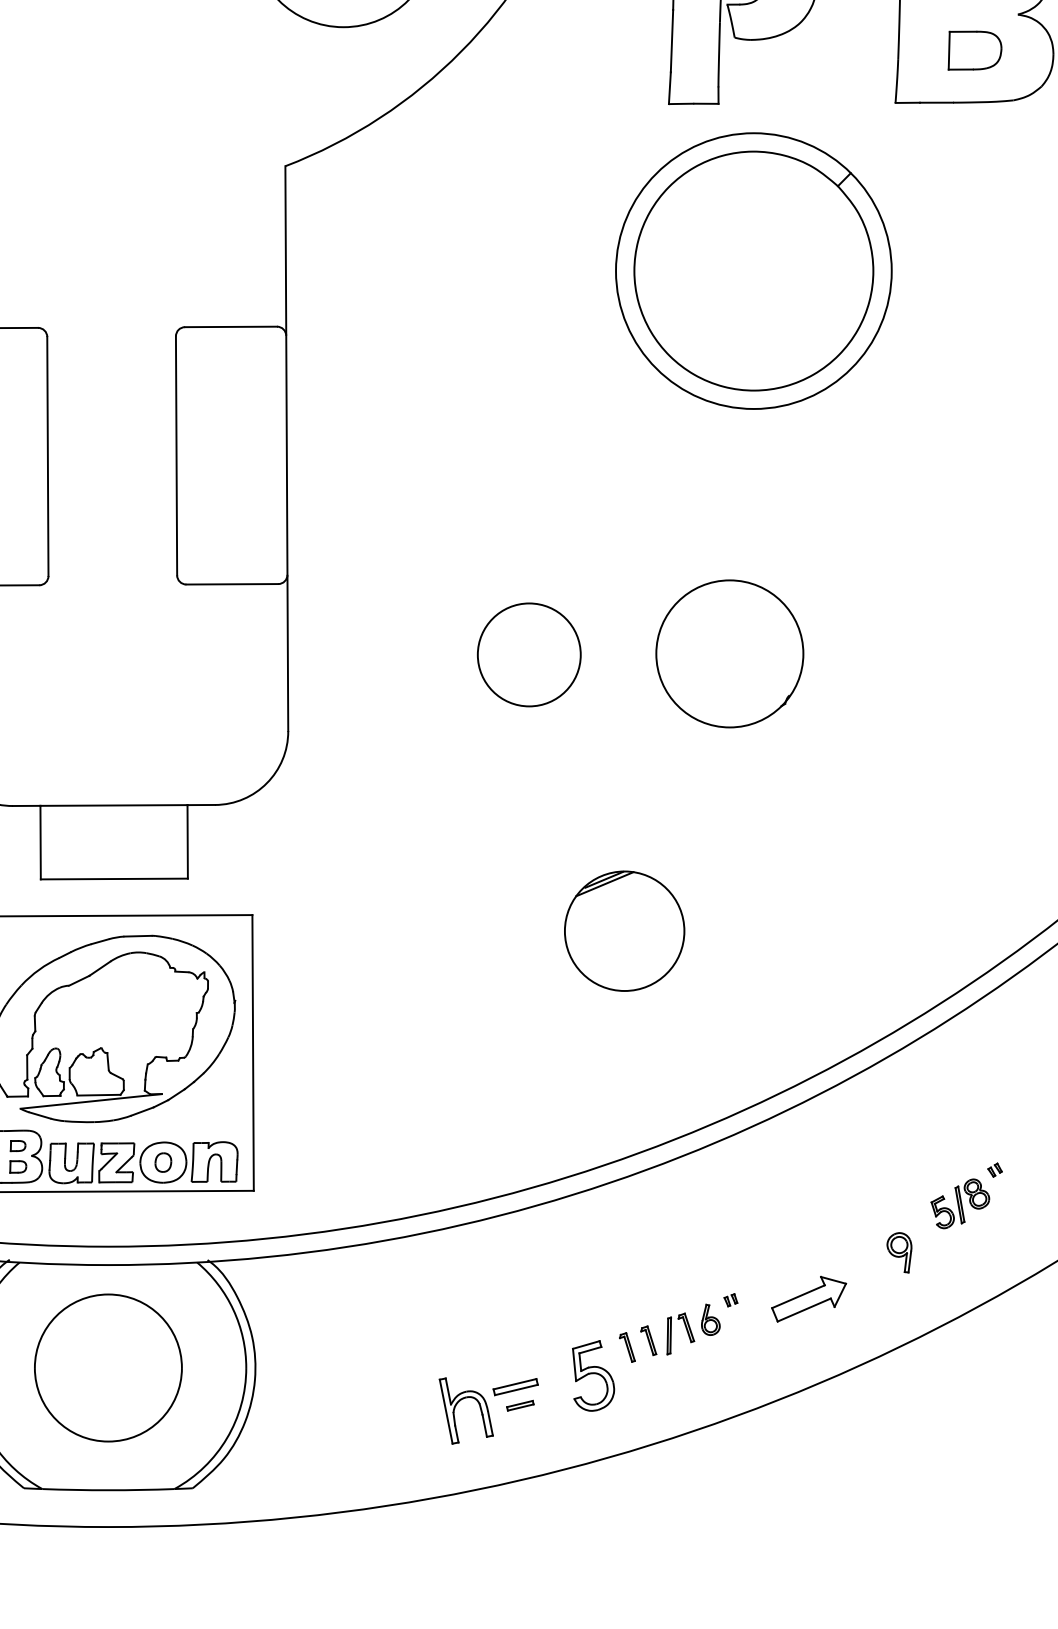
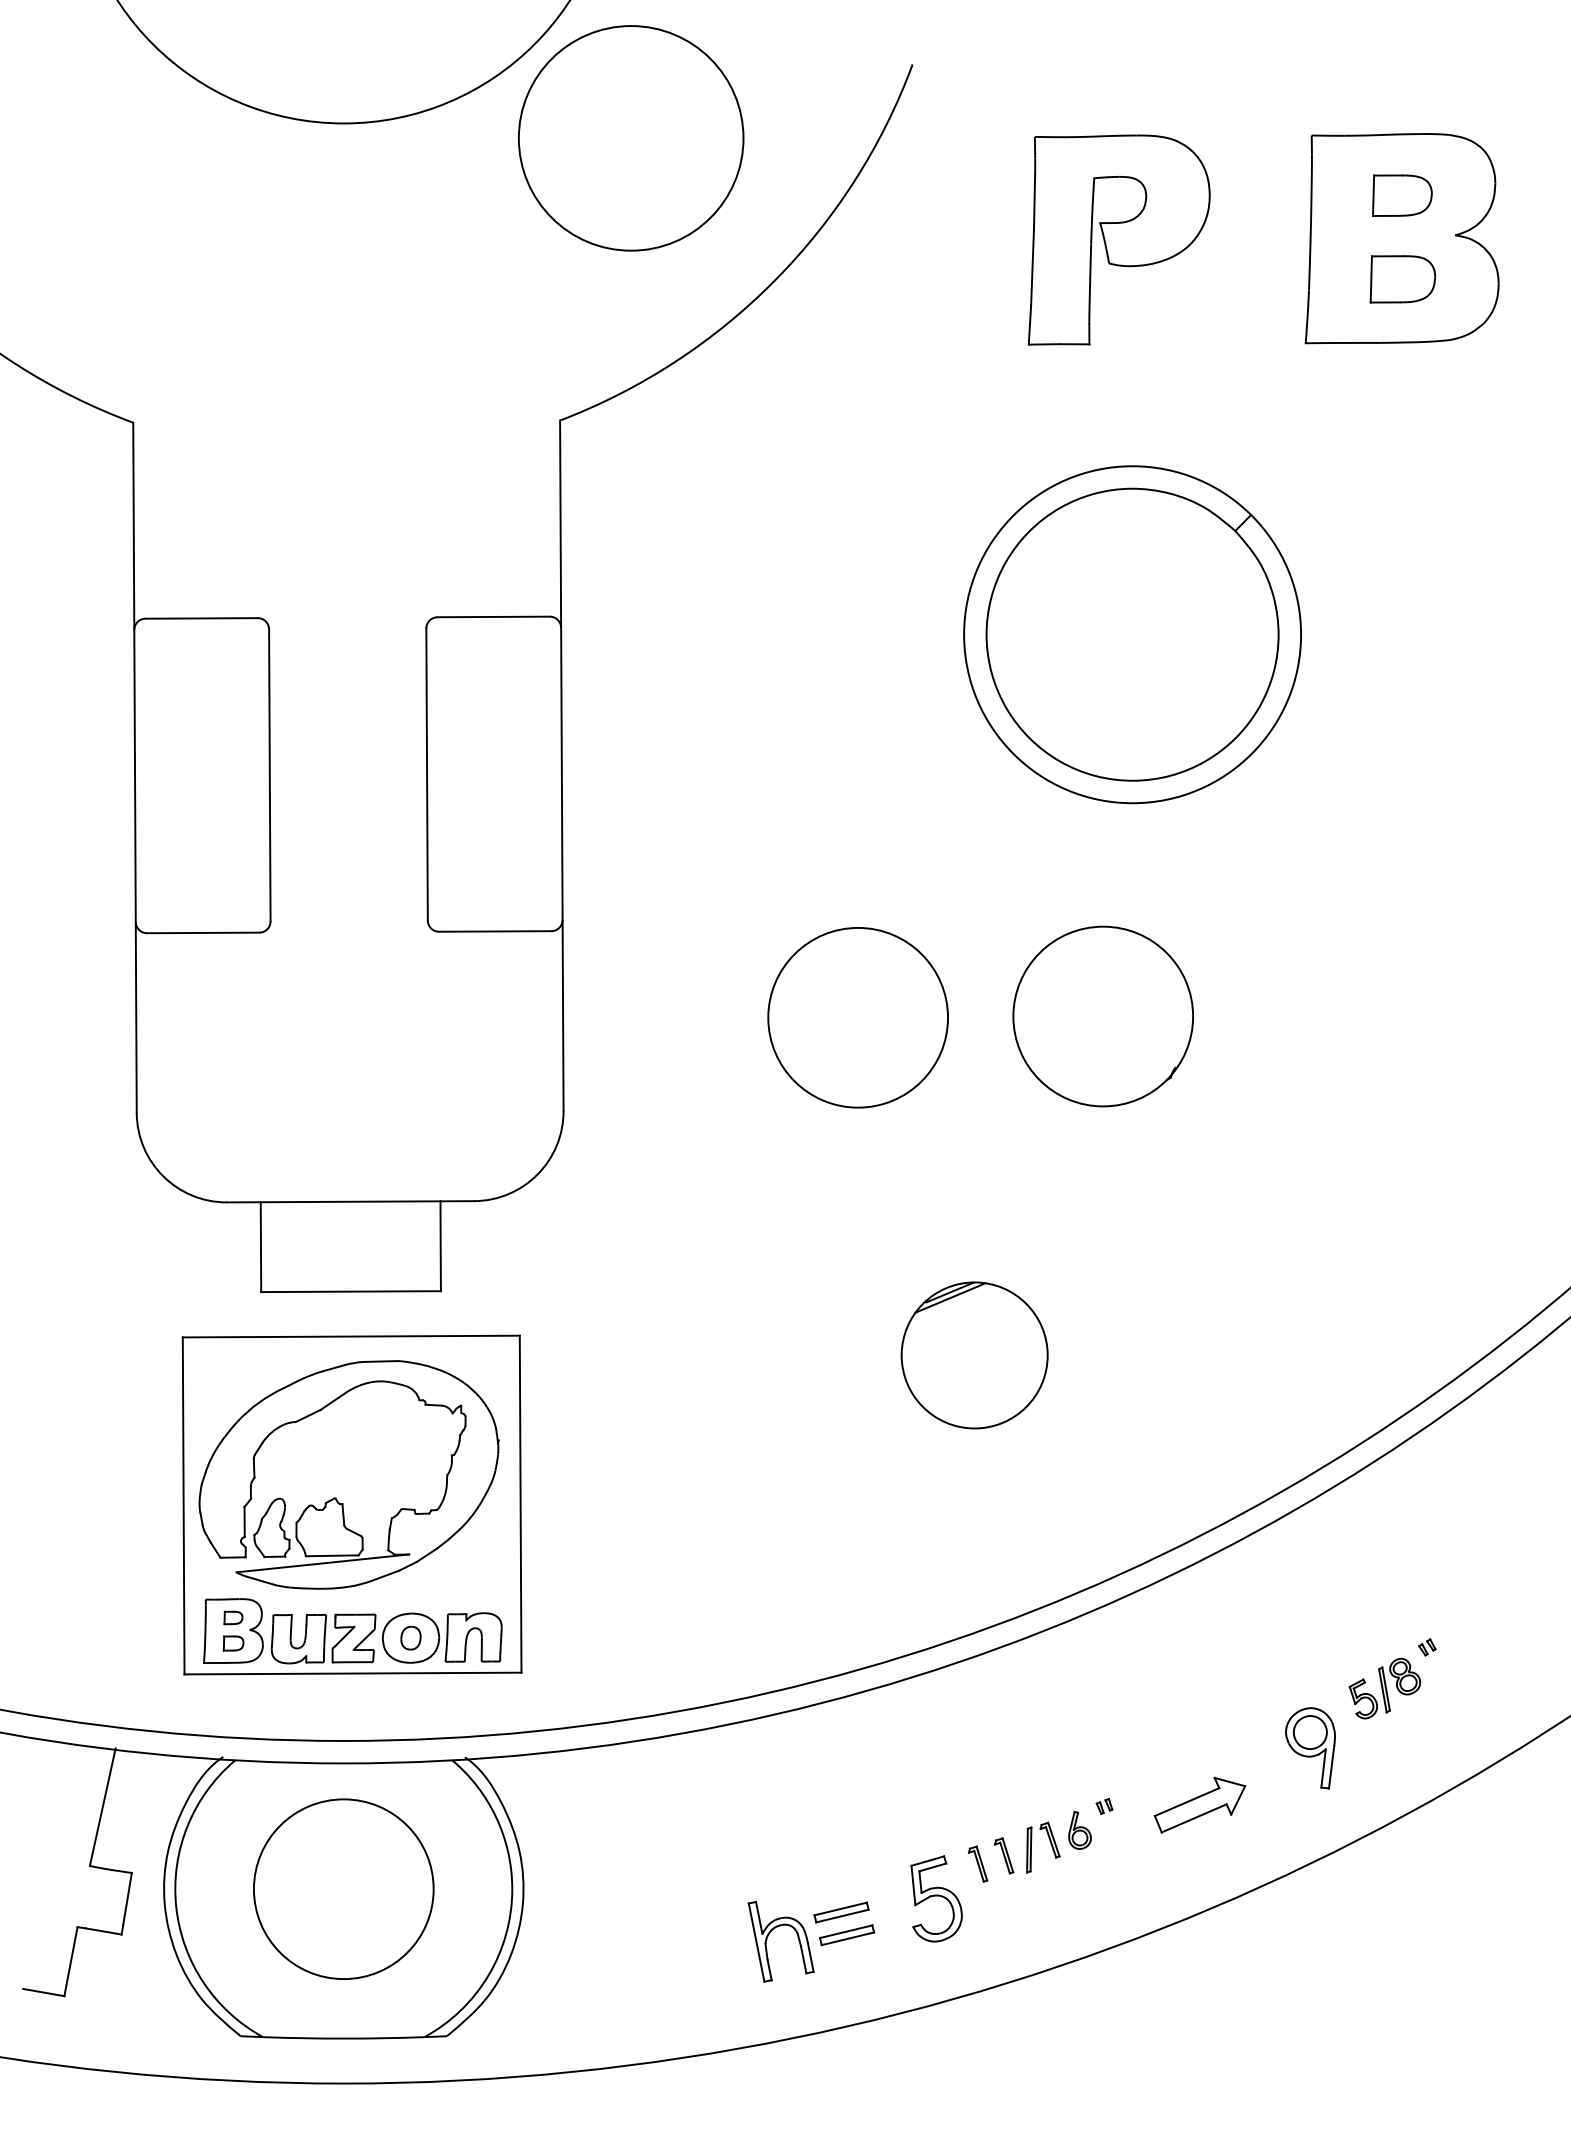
part: (753, 270) -> (1132, 634), moved
circle: (529, 654) -> (858, 1017), size x1.43
part: (899, 1252) -> (1310, 1748), size x1.67
part: (520, 1405) -> (847, 1935), size x1.67

